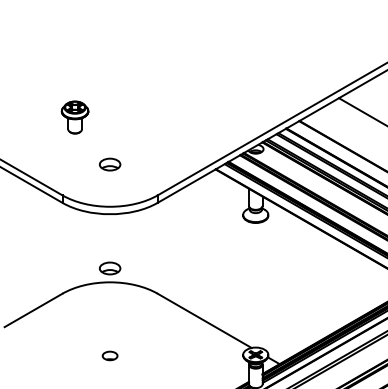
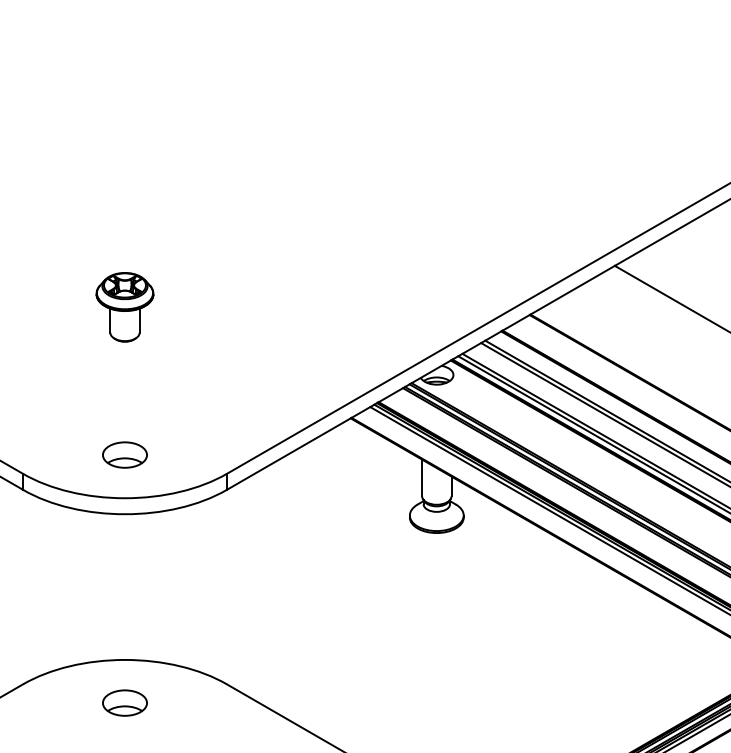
part: (74, 117) -> (123, 307), moved
part: (109, 164) -> (123, 454), moved
part: (109, 268) -> (123, 703), moved

